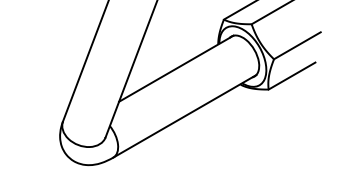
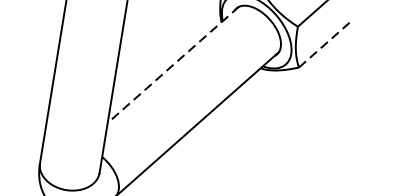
line: (175, 68) -> (172, 64), solid -> dashed
line: (292, 76) -> (326, 44), solid -> dashed

